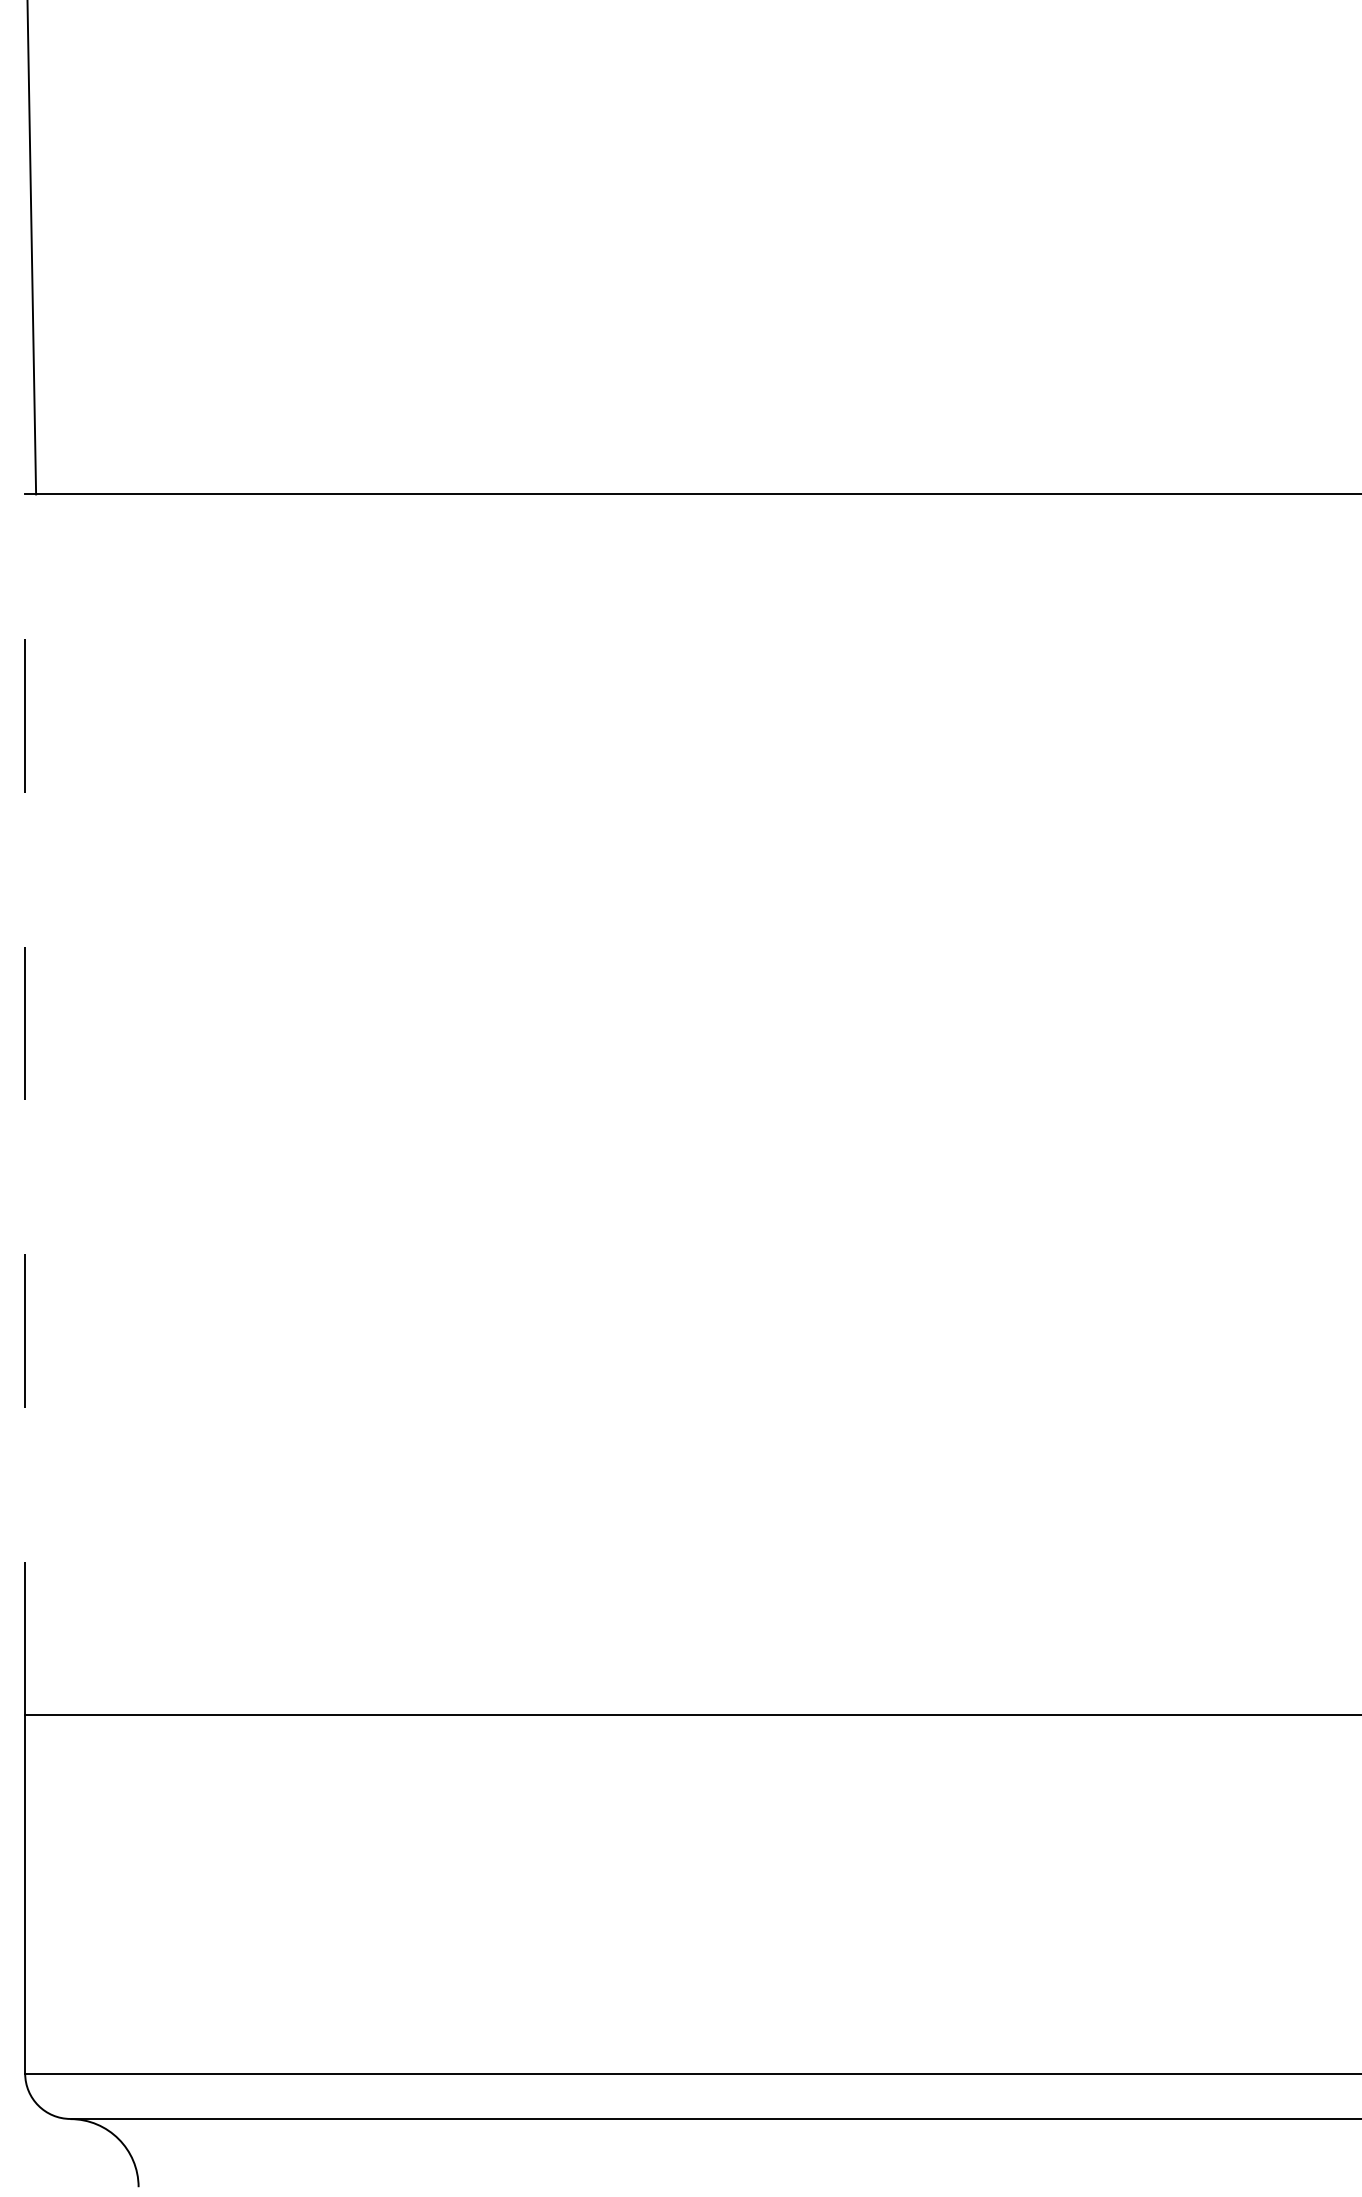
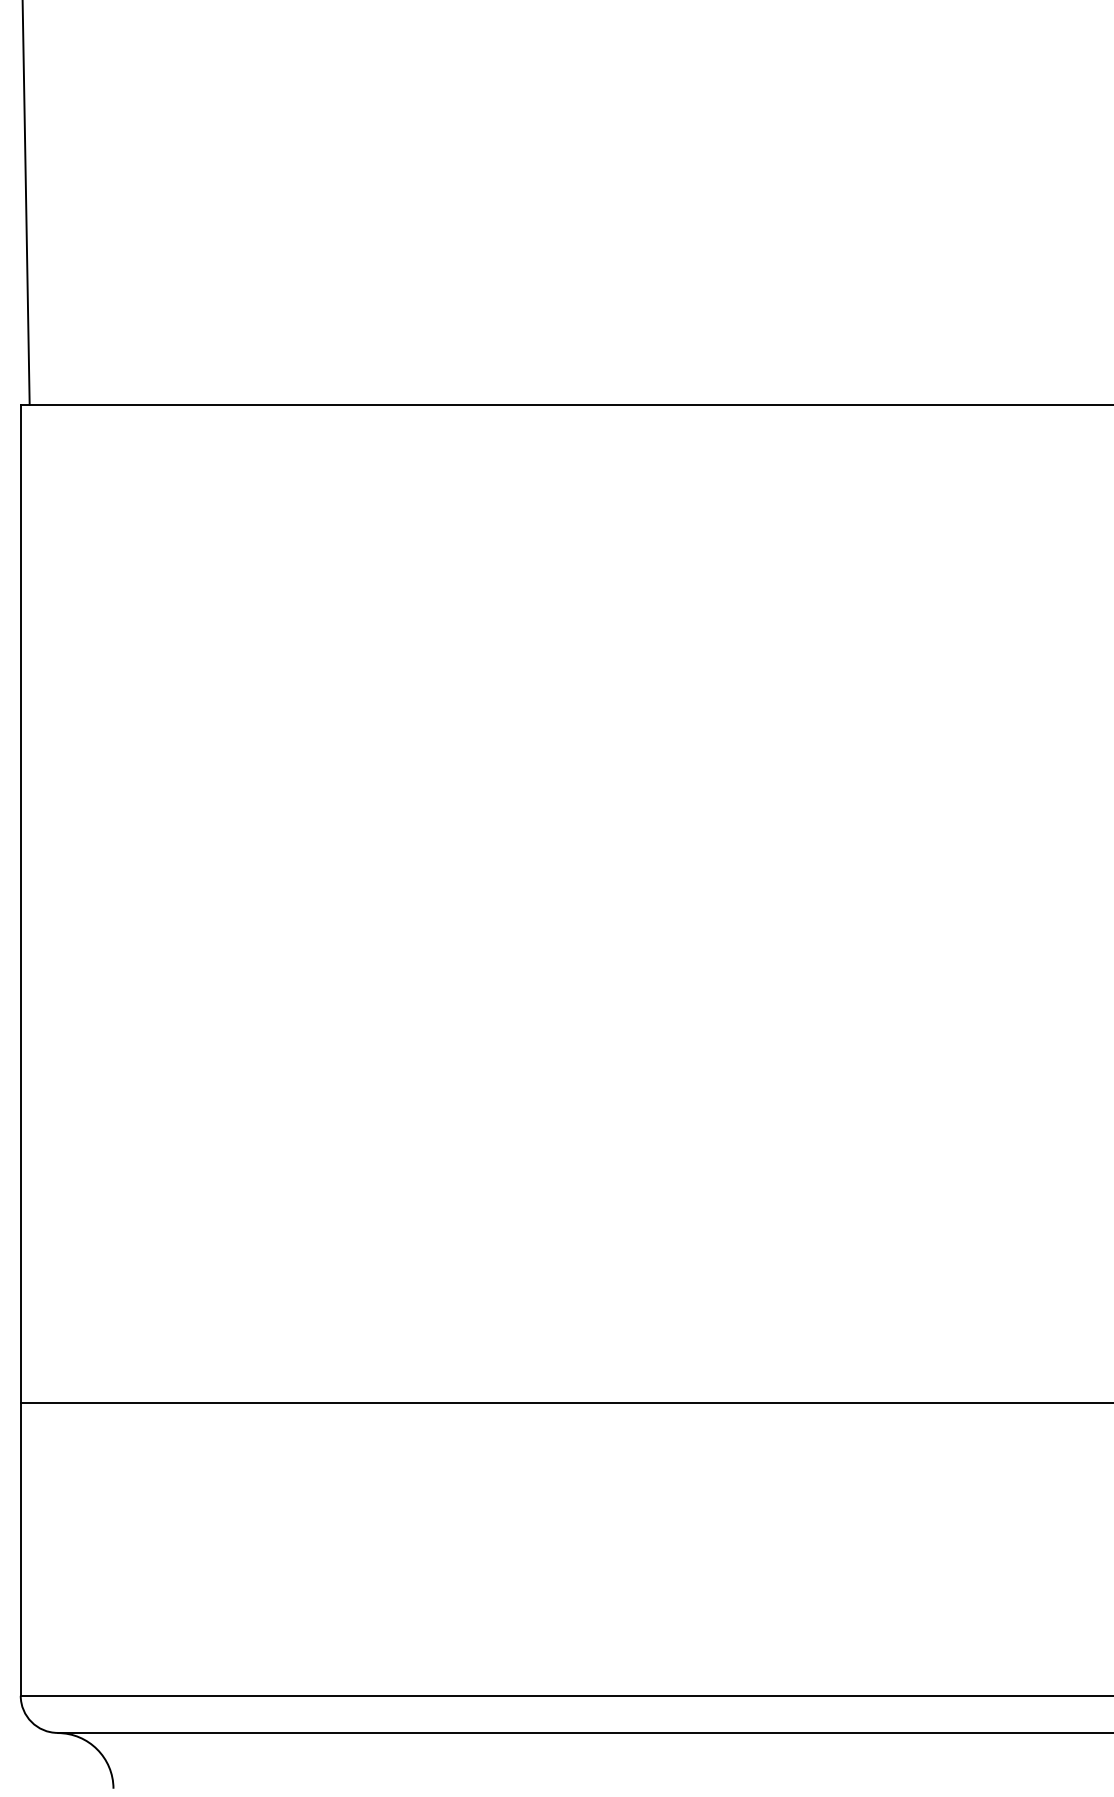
line: (25, 1104) -> (20, 903), dashed -> solid

